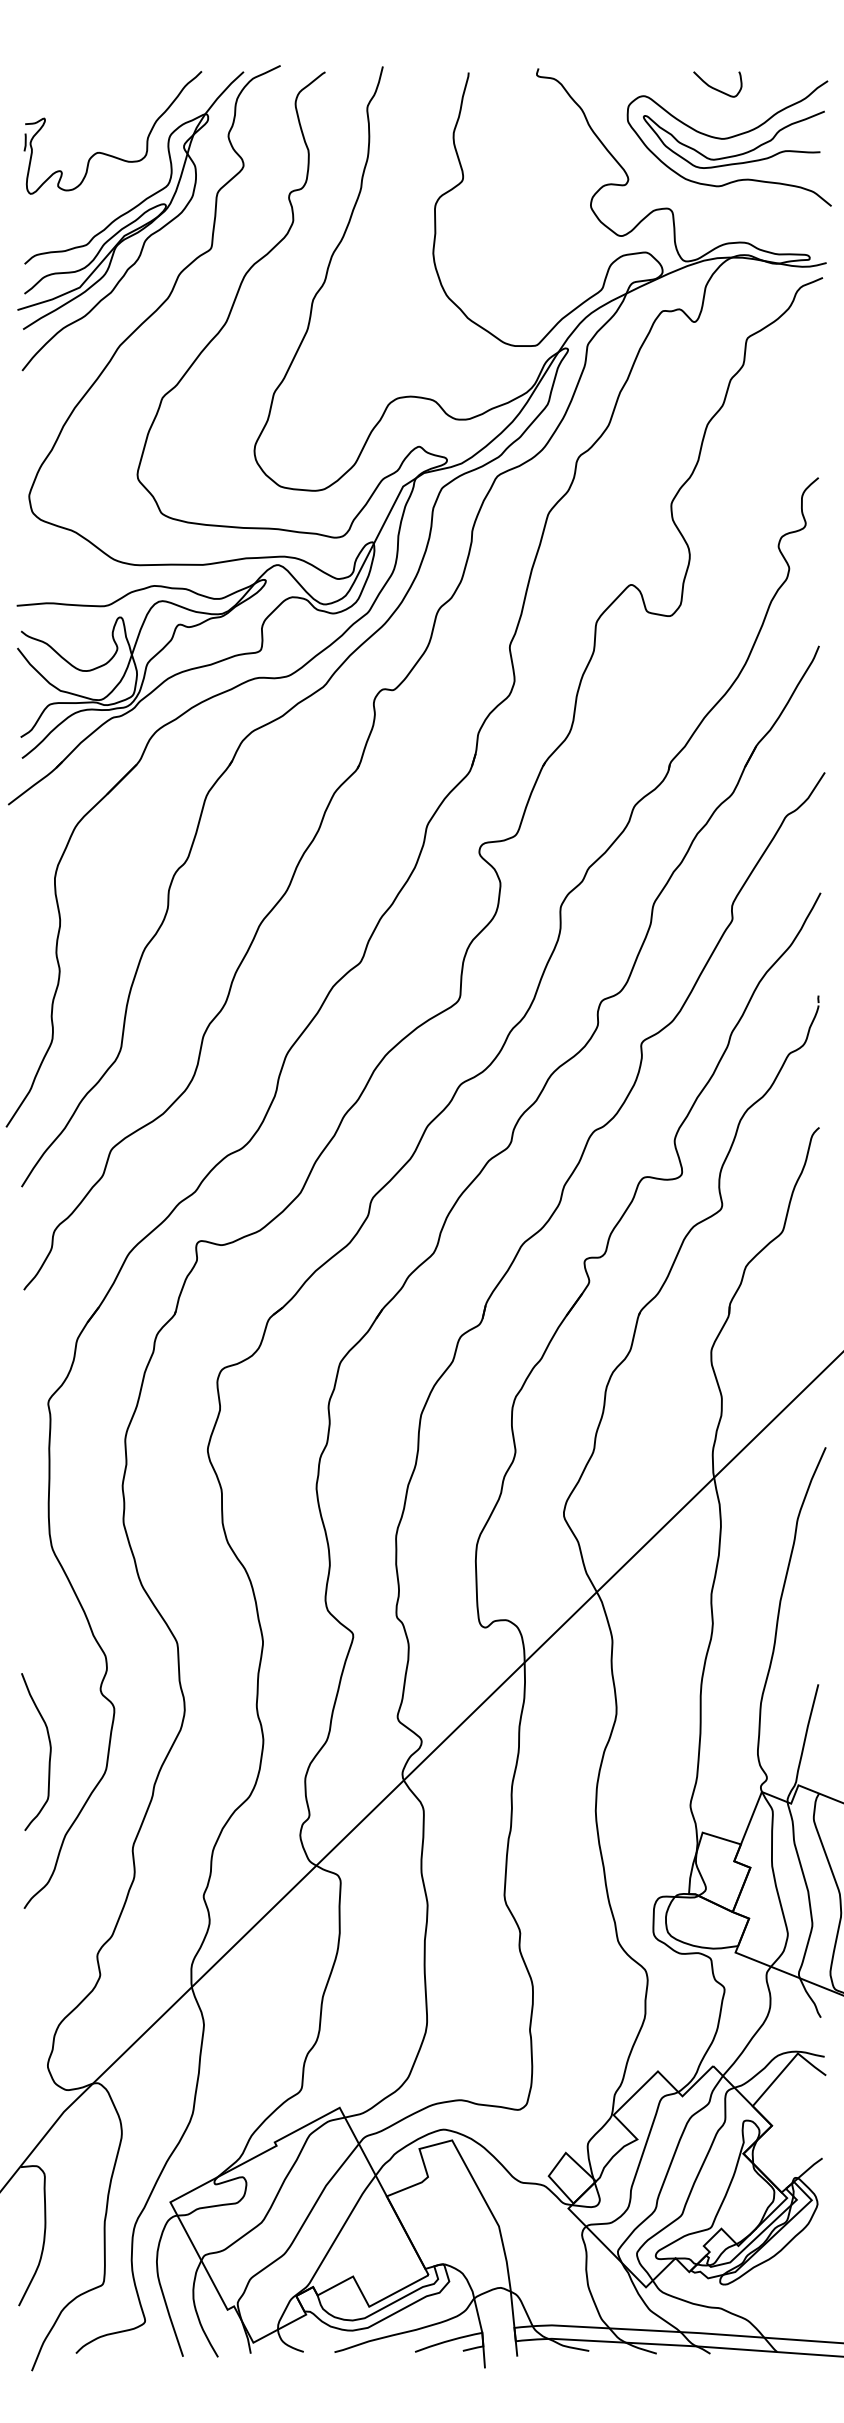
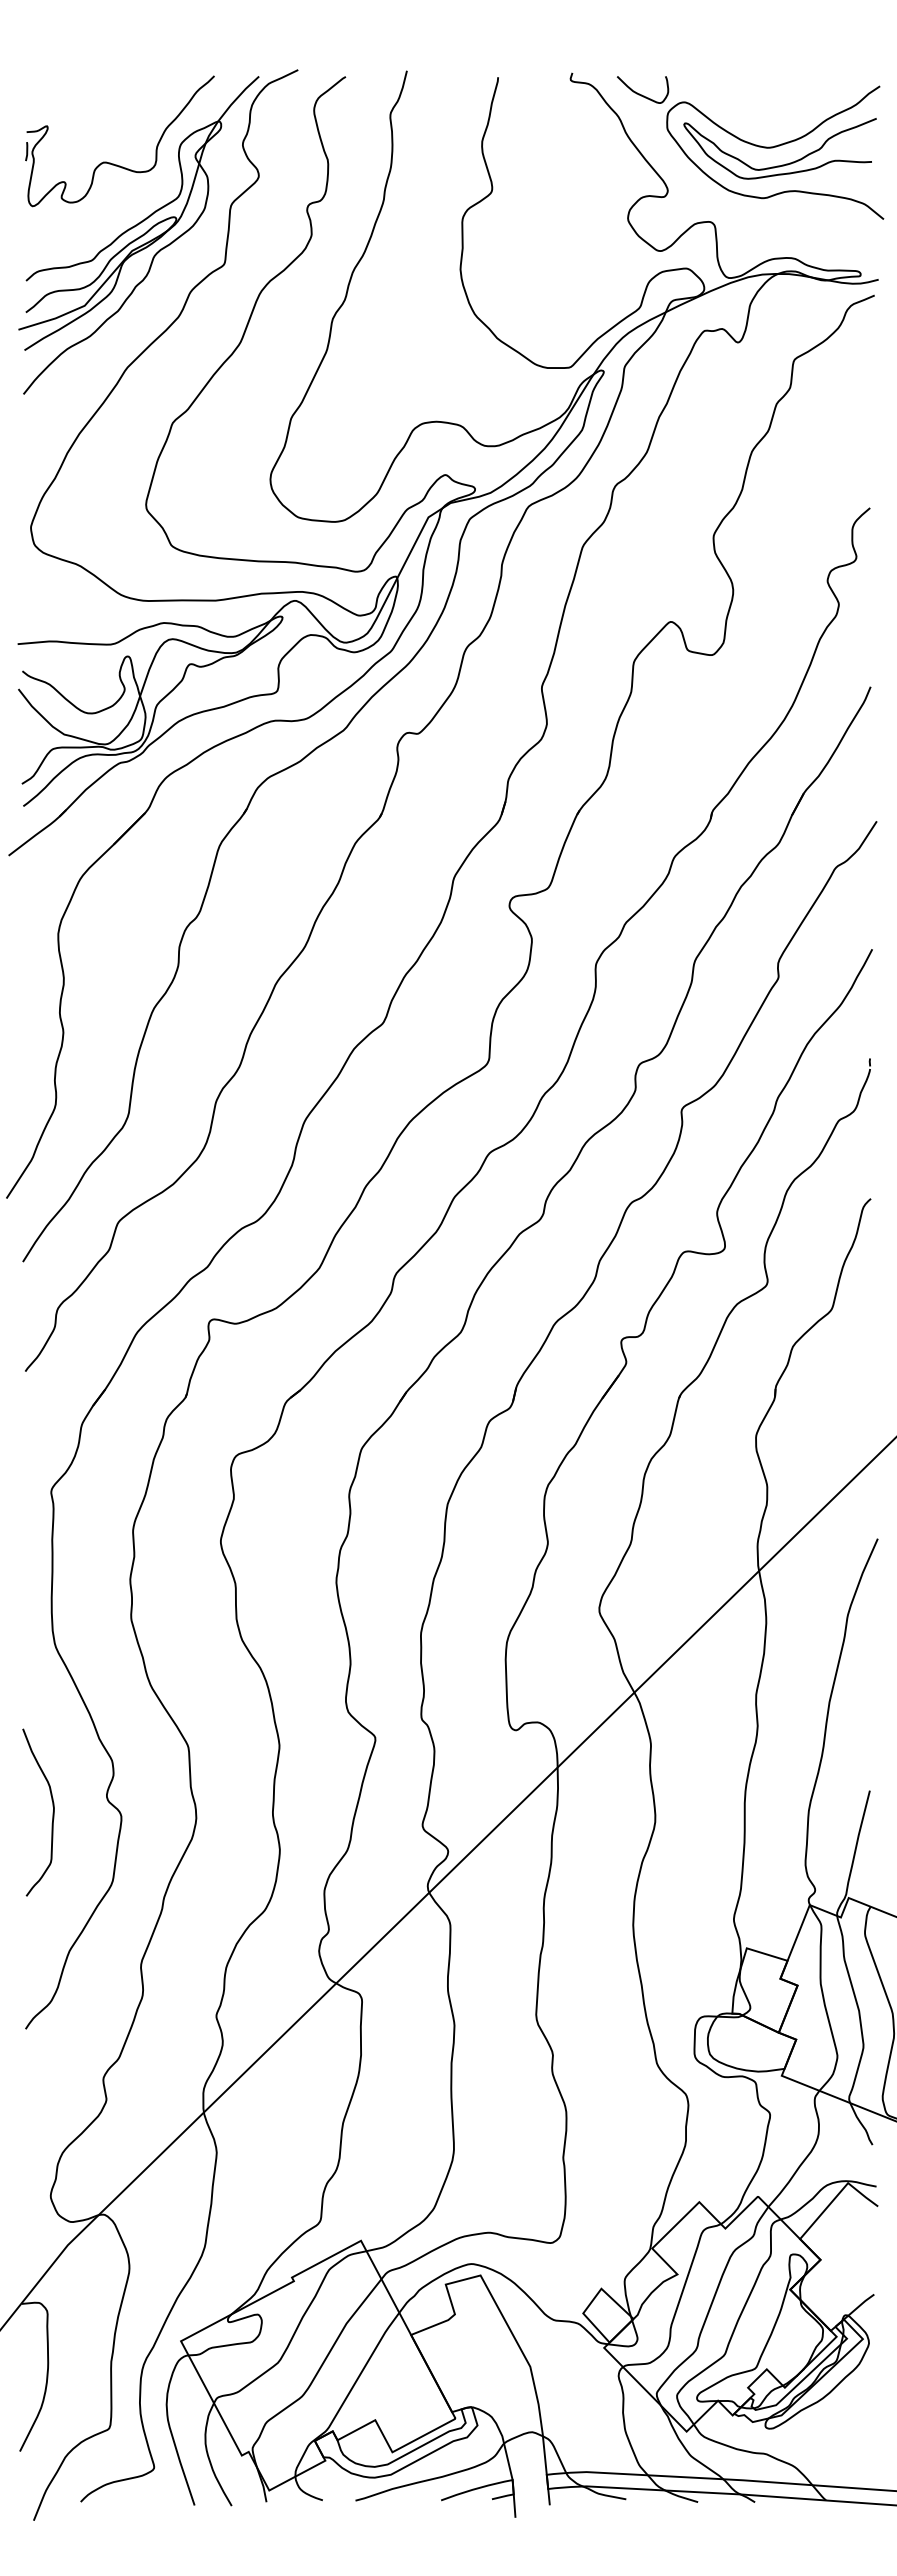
curve: (717, 88) -> (642, 94), moved
curve: (49, 1751) -> (52, 1812), moved

